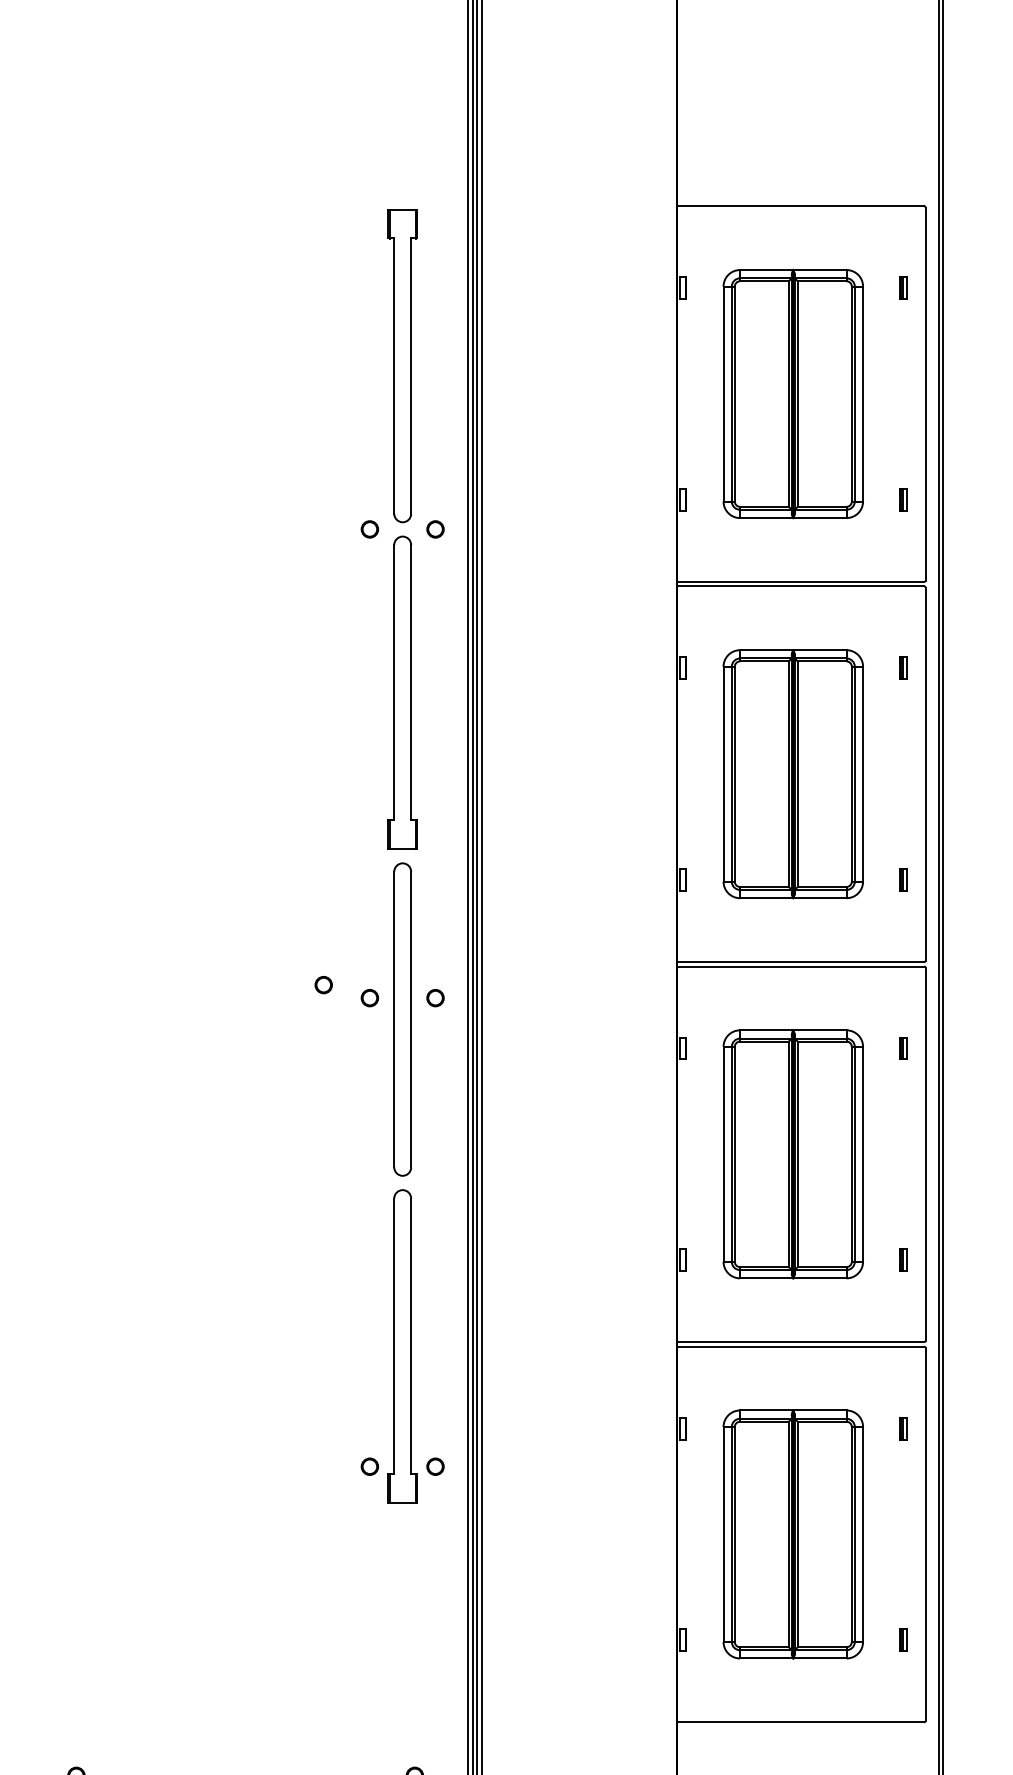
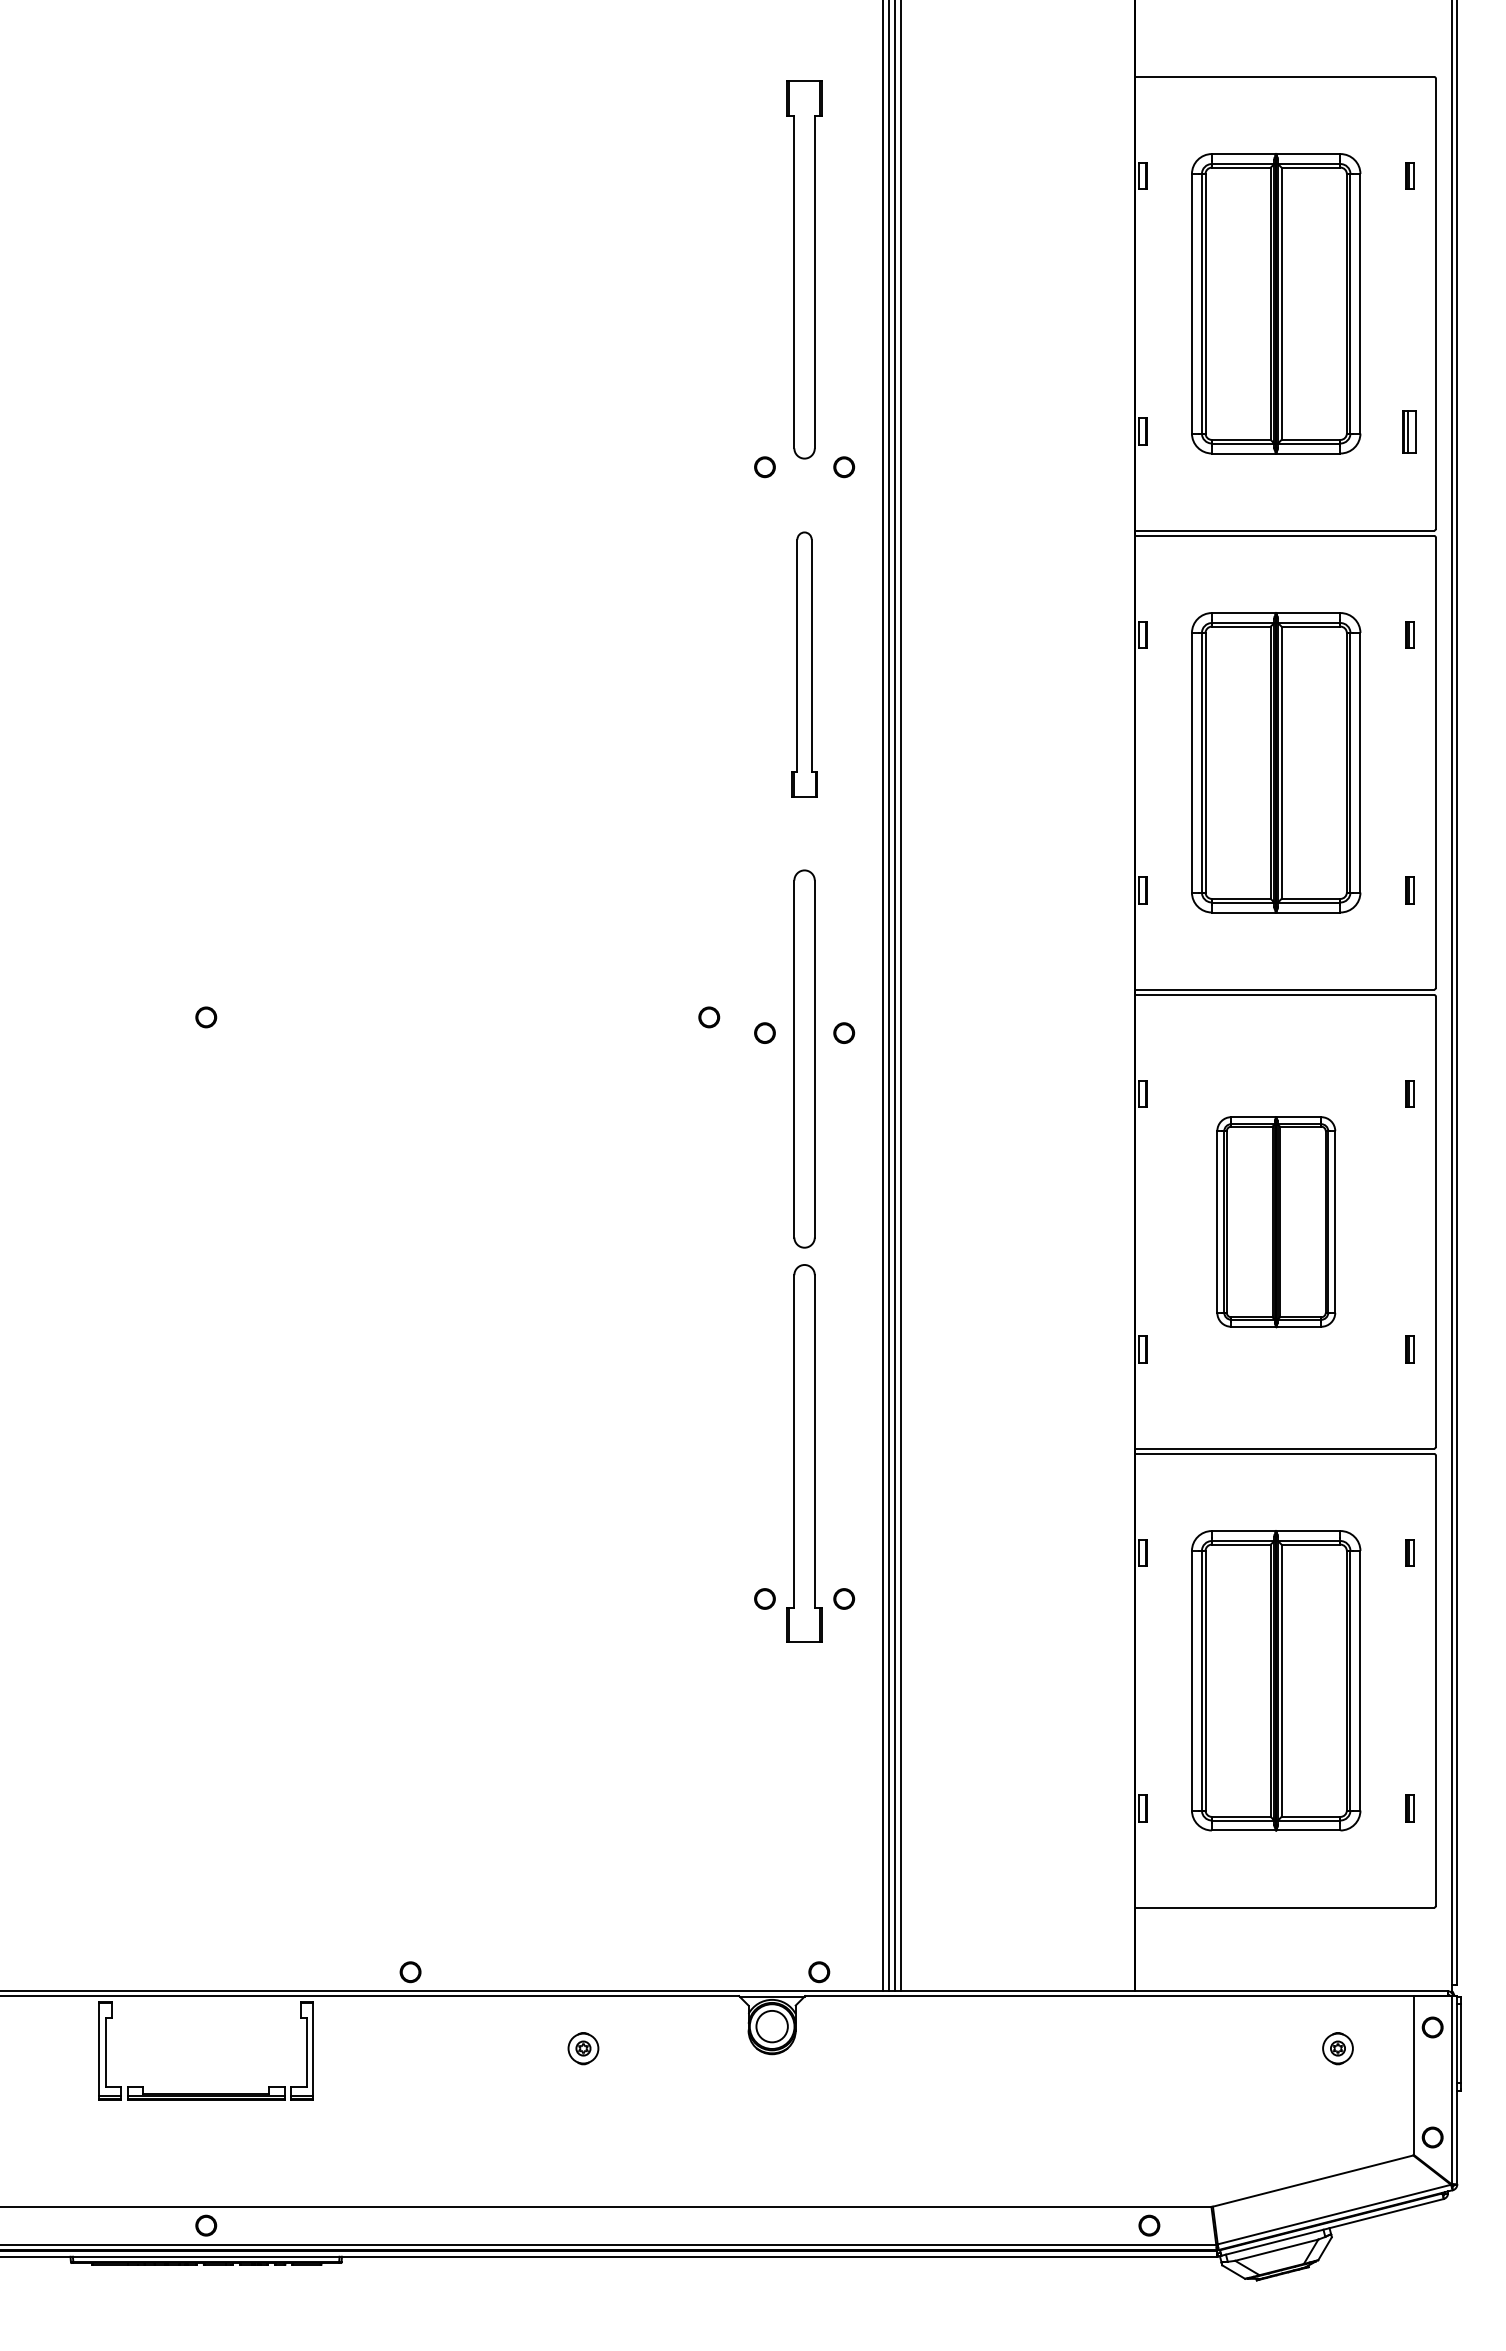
part: (903, 499) -> (1409, 431), size x1.6
part: (402, 692) -> (804, 664), size x0.7
part: (793, 1154) -> (1276, 1222), size x0.7

